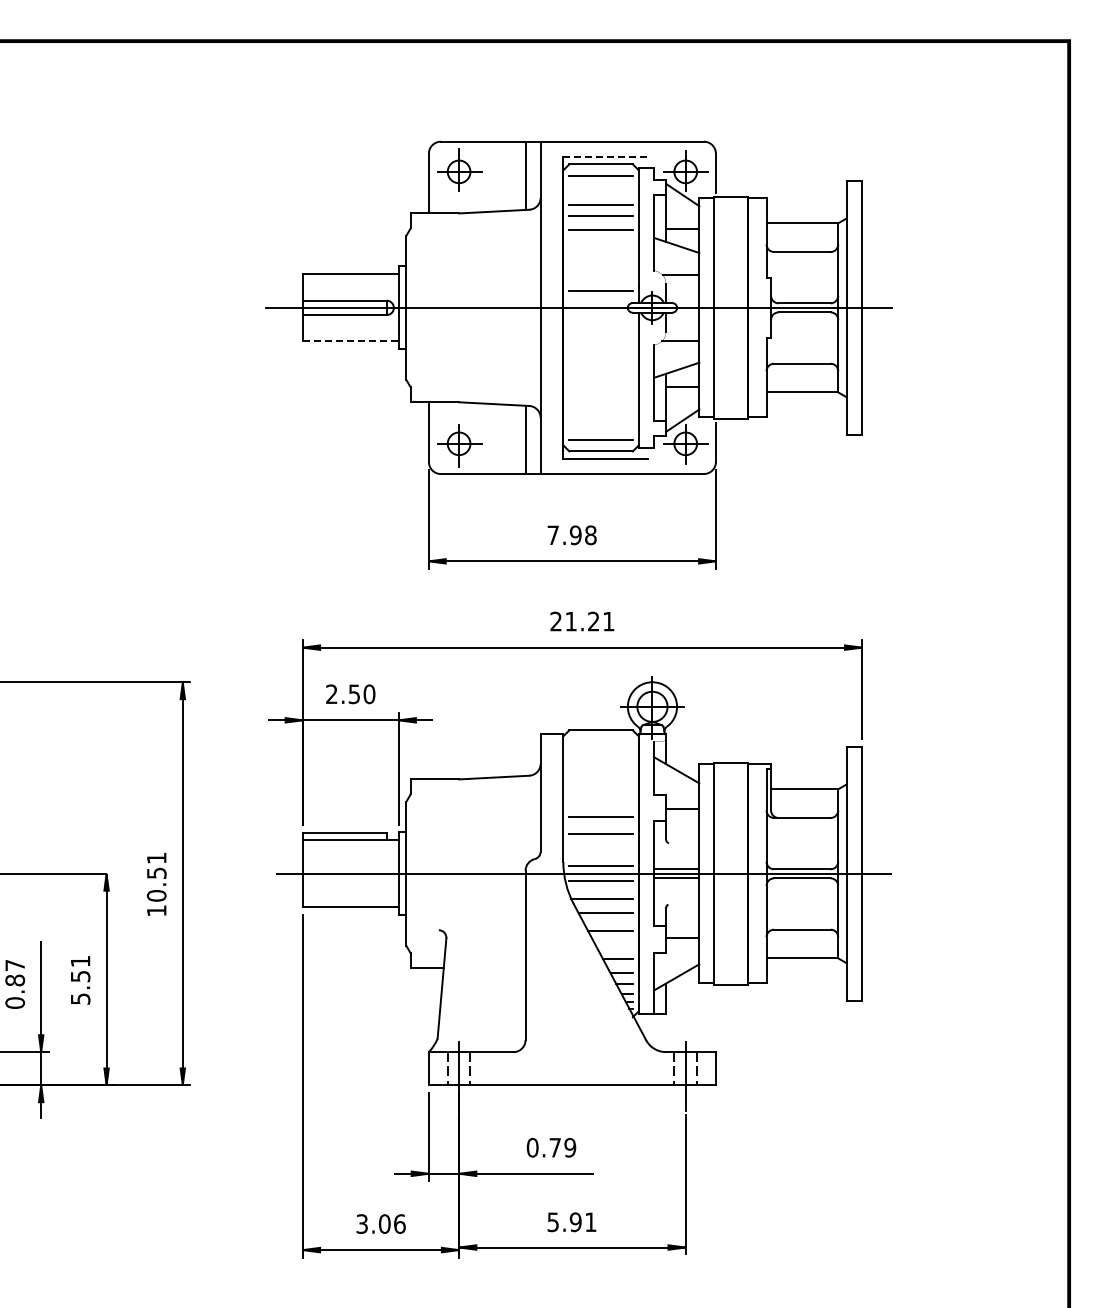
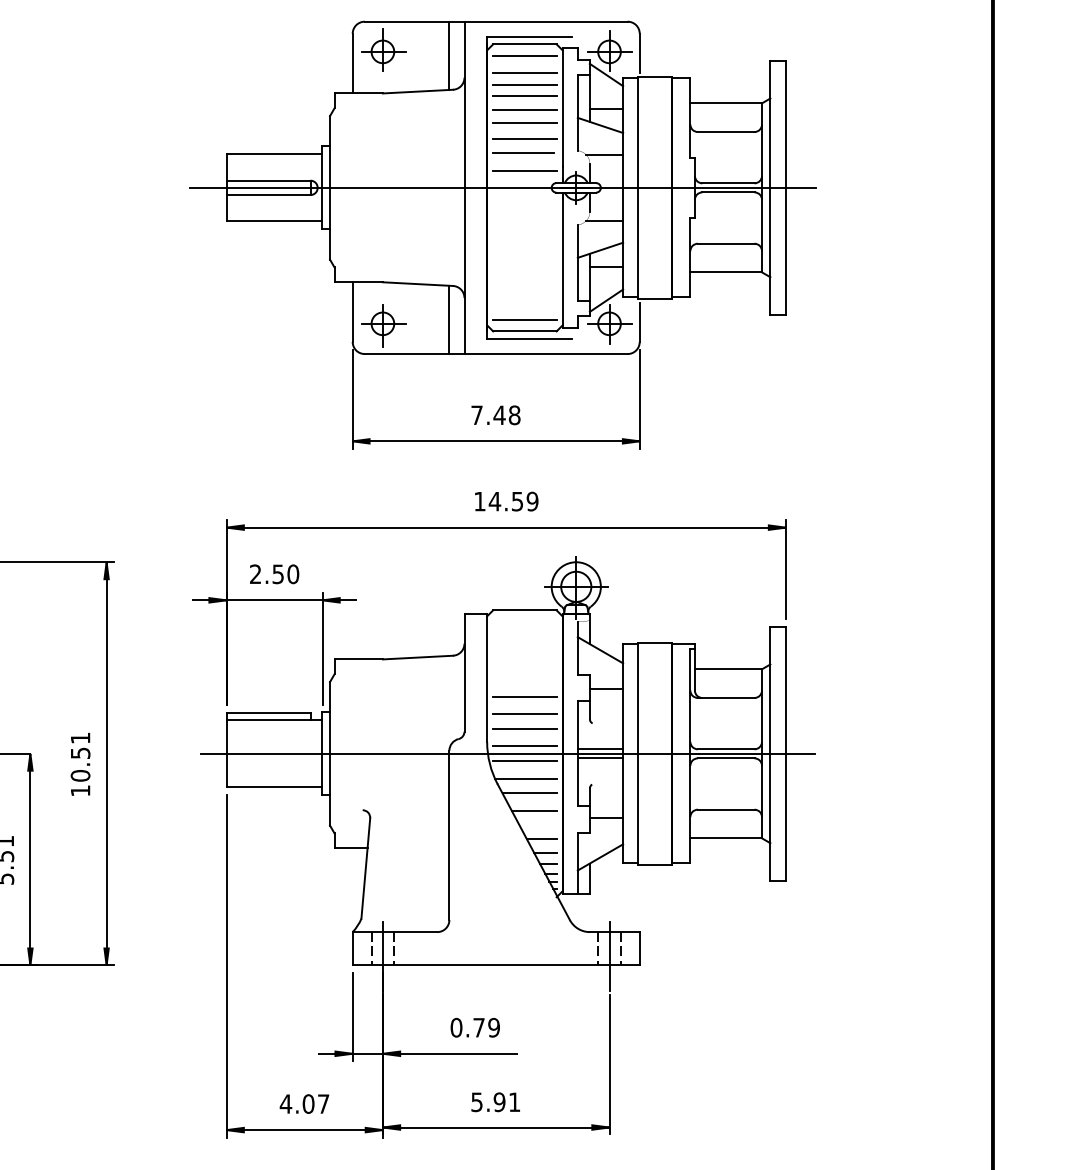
line: (606, 156) -> (530, 36), dashed -> solid
line: (600, 192) -> (524, 72), added
line: (600, 242) -> (524, 122), added
line: (600, 258) -> (524, 138), added
line: (599, 273) -> (523, 153), added
line: (350, 341) -> (274, 221), dashed -> solid
text: (575, 535) -> (499, 415), 7.98 -> 7.48
text: (582, 621) -> (506, 501), 21.21 -> 14.59
line: (600, 848) -> (524, 728), added
text: (380, 1223) -> (304, 1103), 3.06 -> 4.07

